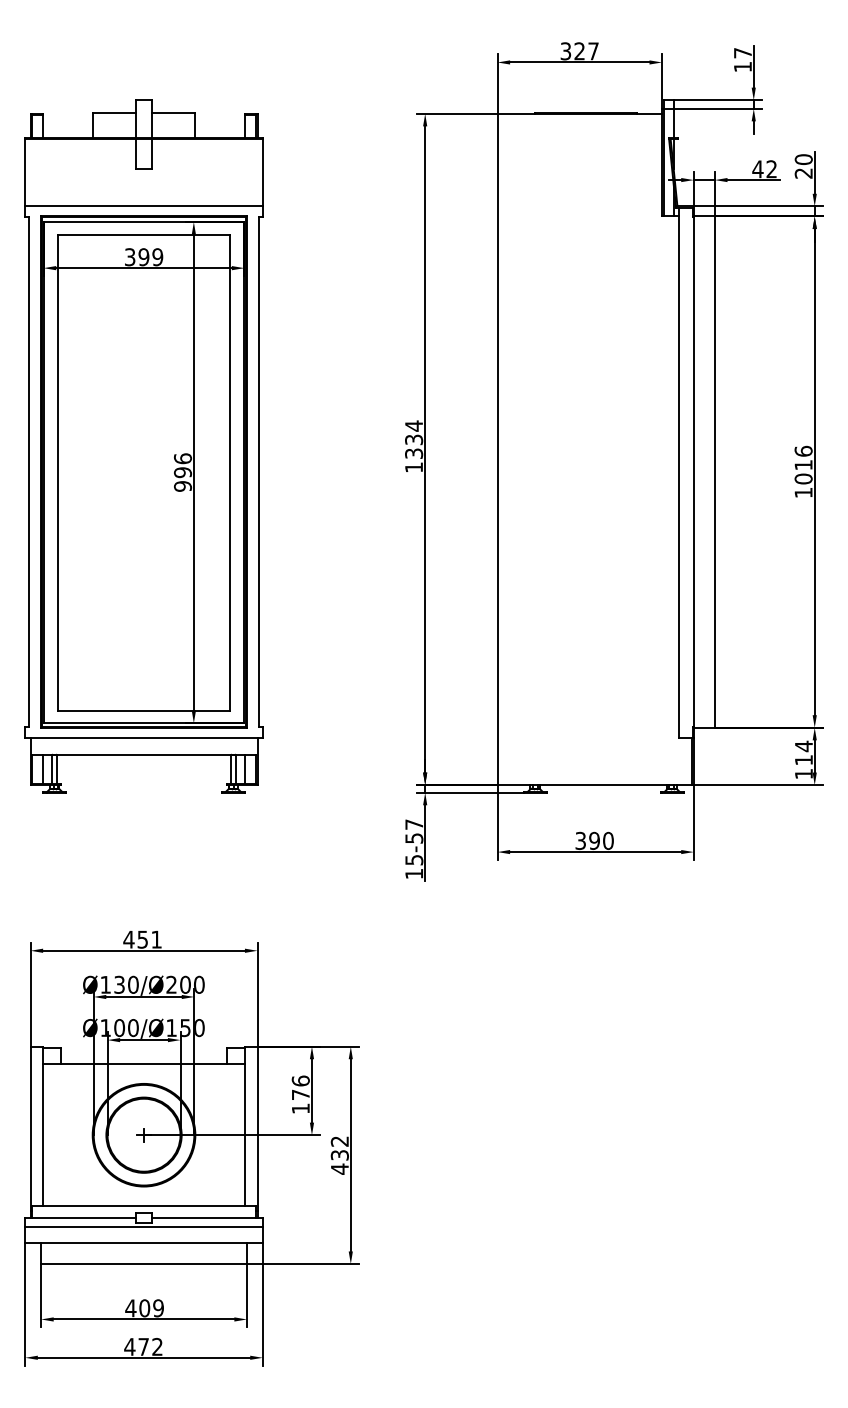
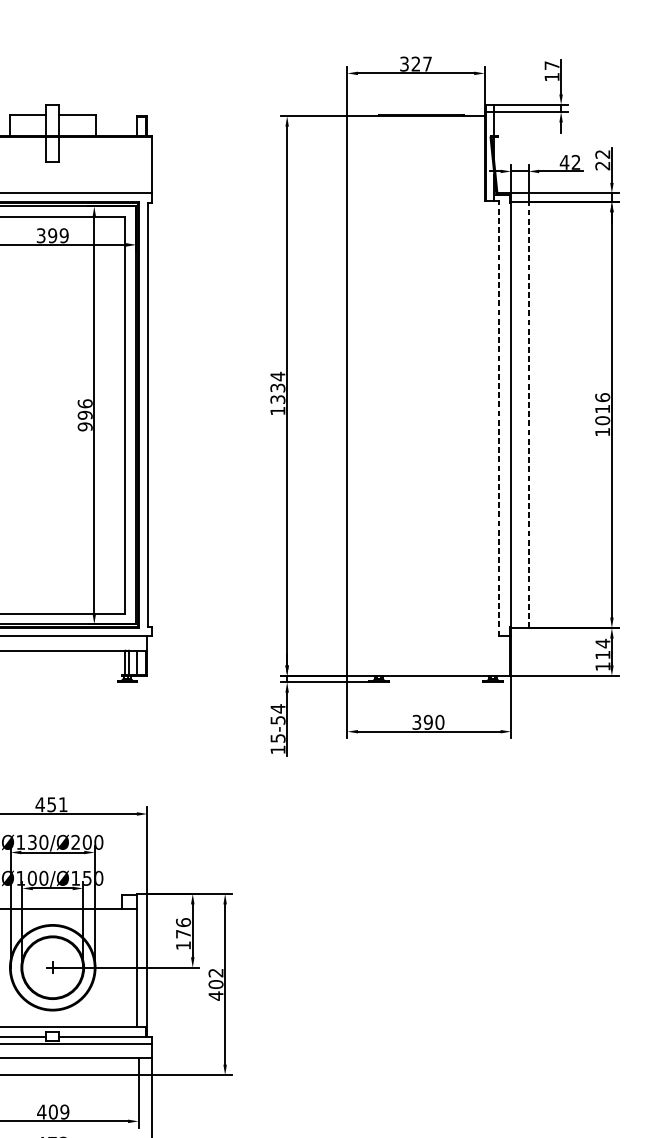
text: (803, 159) -> (602, 154), 20 -> 22
line: (678, 472) -> (498, 415), solid -> dashed
line: (714, 472) -> (528, 415), solid -> dashed
text: (414, 824) -> (278, 708), 15-57 -> 15-54
text: (339, 1154) -> (215, 983), 432 -> 402

